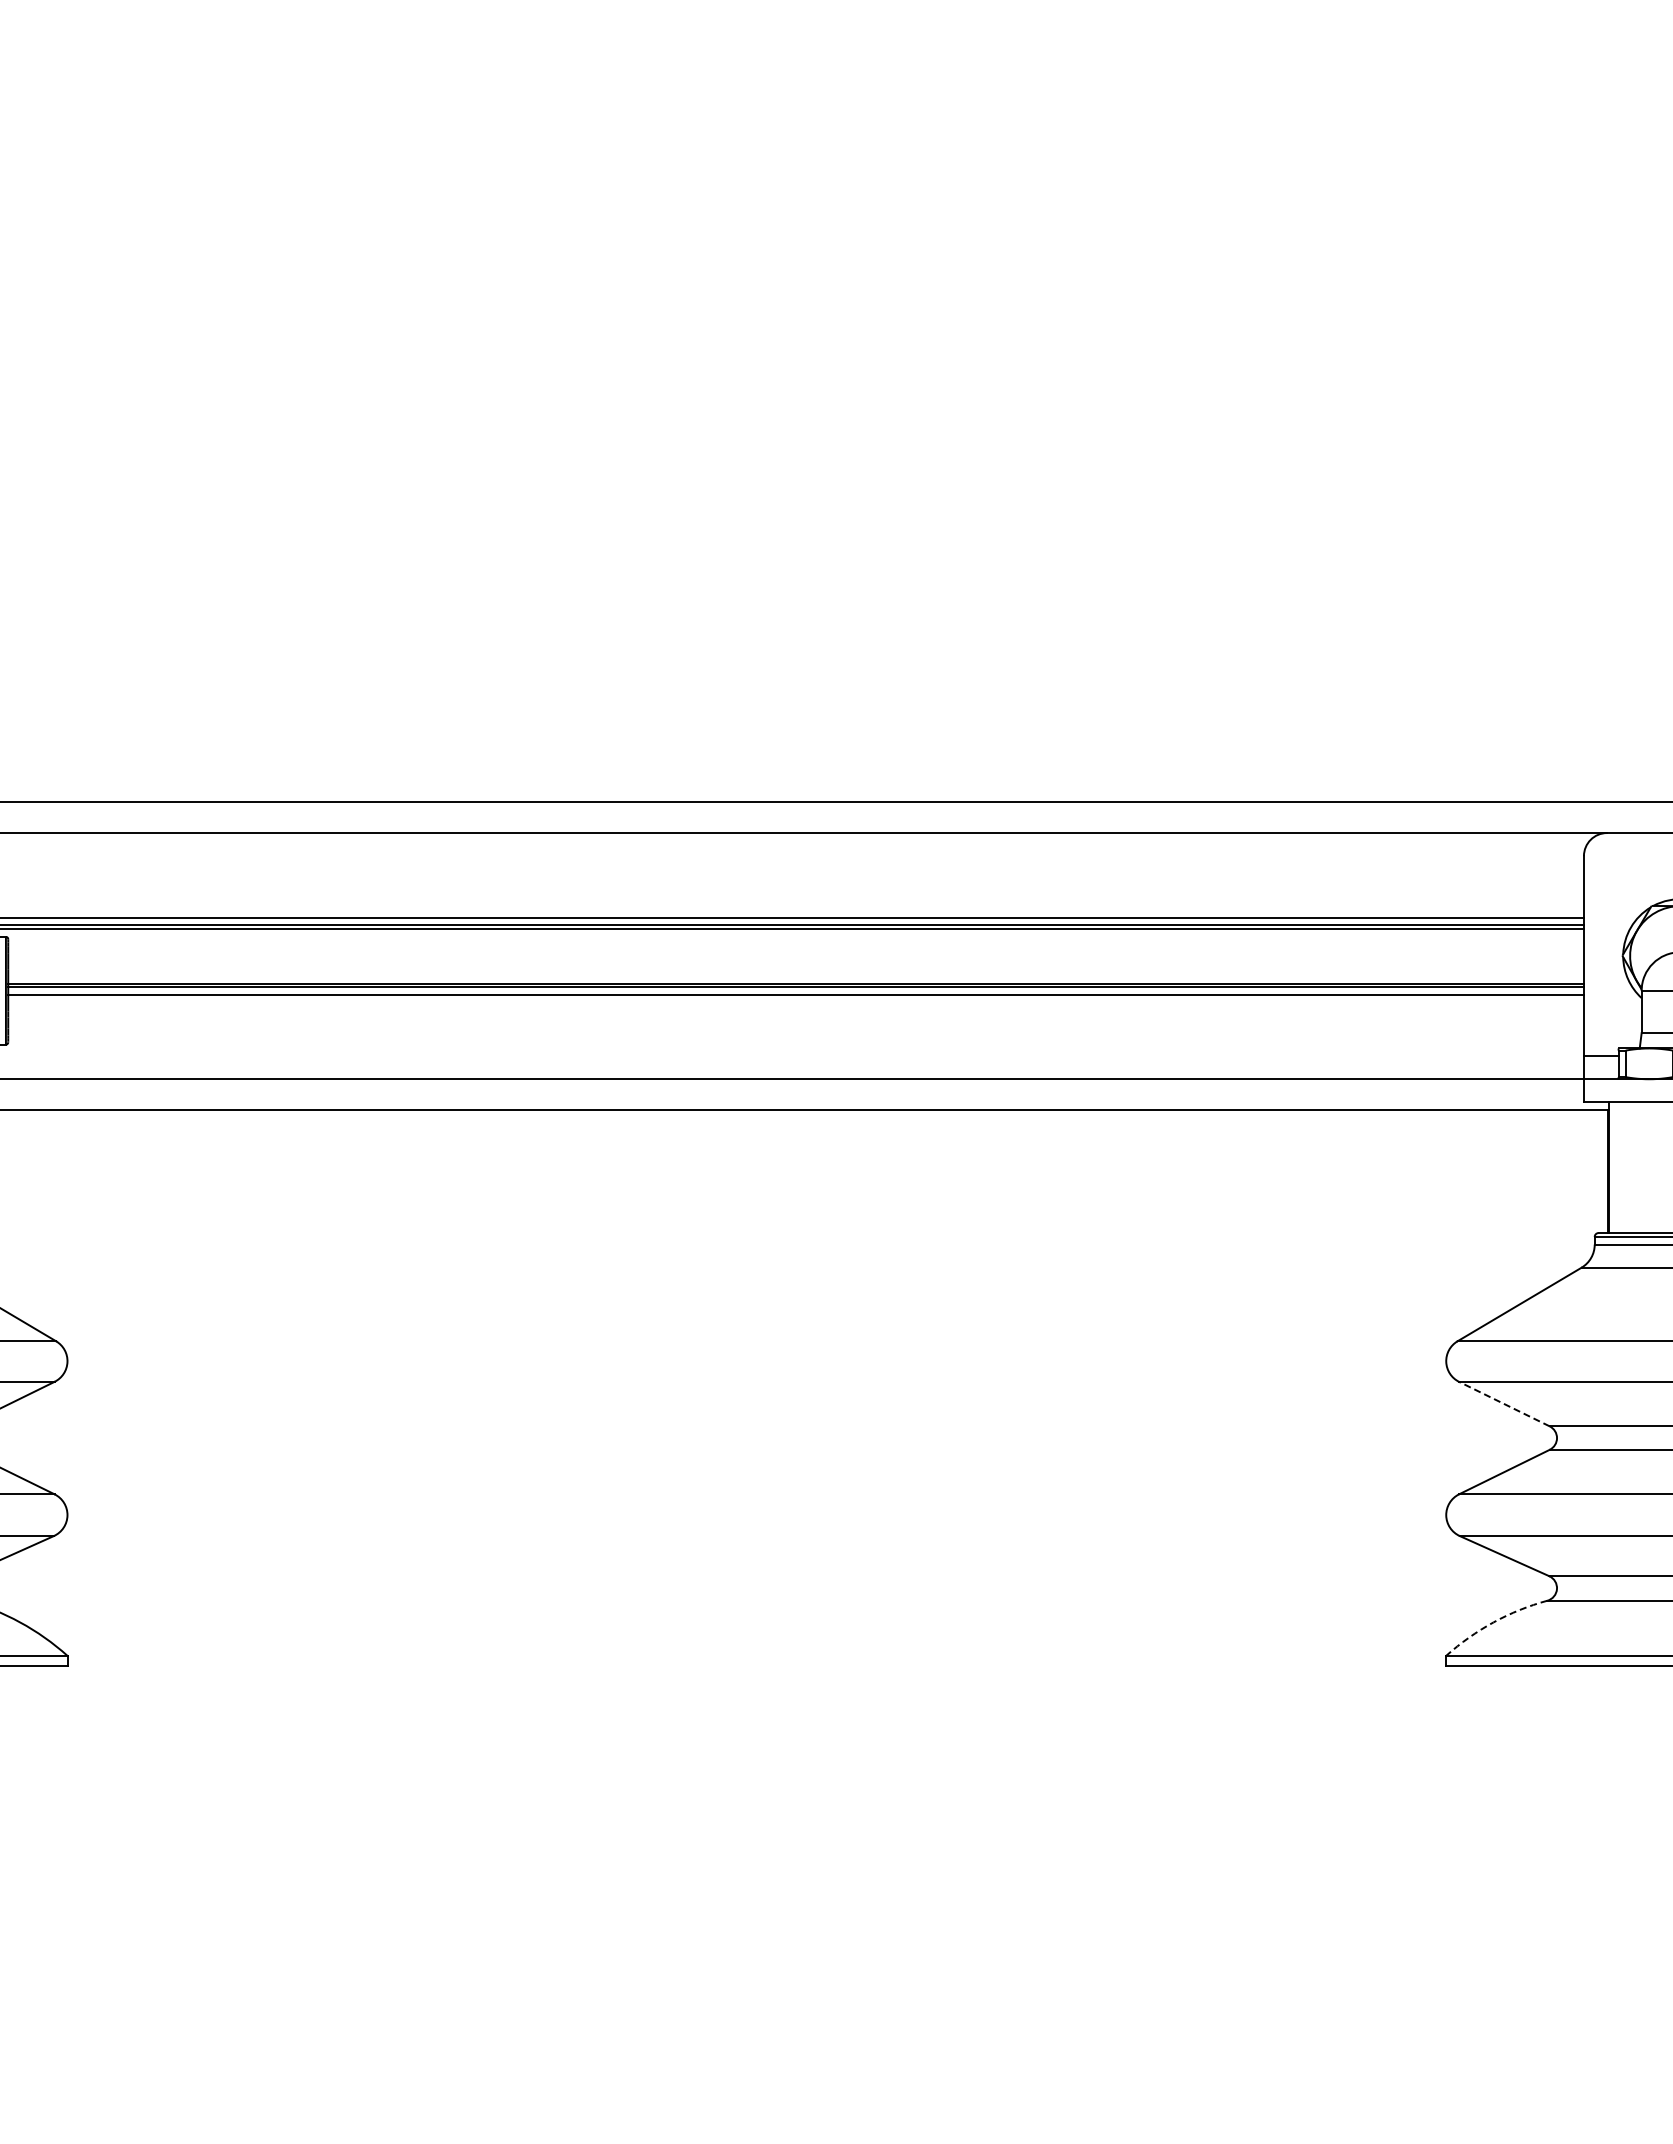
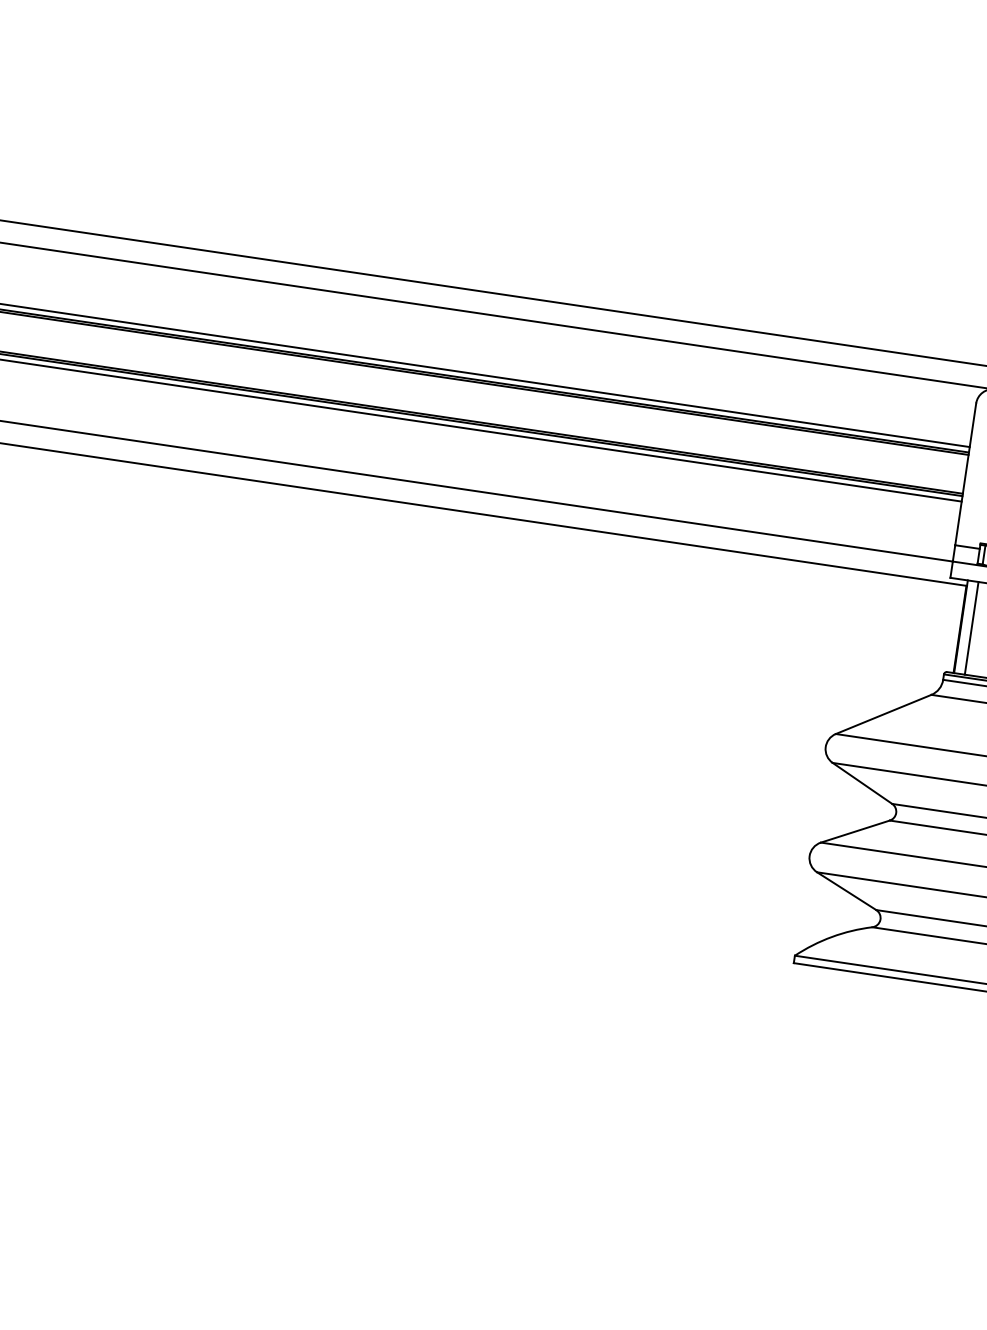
line: (1623, 1167) -> (971, 628), added
line: (1503, 1403) -> (861, 782), dashed -> solid
arc: (1493, 1622) -> (831, 937), dashed -> solid

